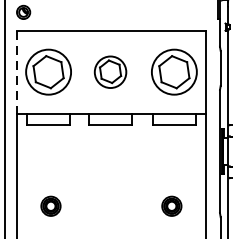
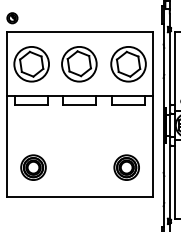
line: (17, 72) -> (7, 64), dashed -> solid
part: (110, 72) -> (79, 64), size x1.43
part: (50, 206) -> (33, 167), size x1.67
part: (171, 206) -> (126, 167), size x1.67

